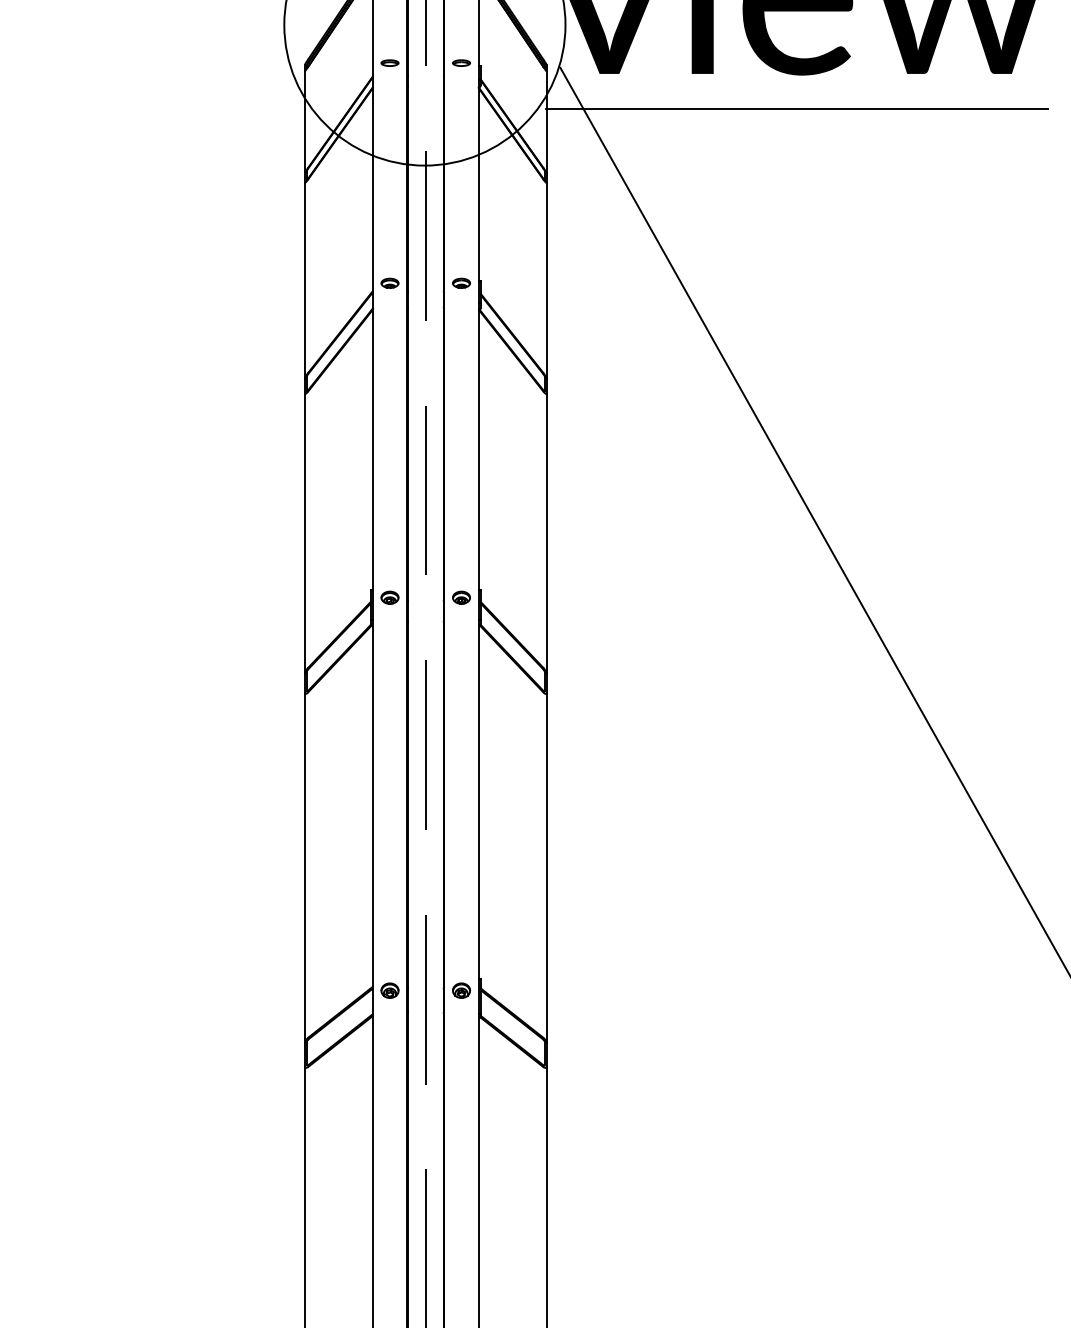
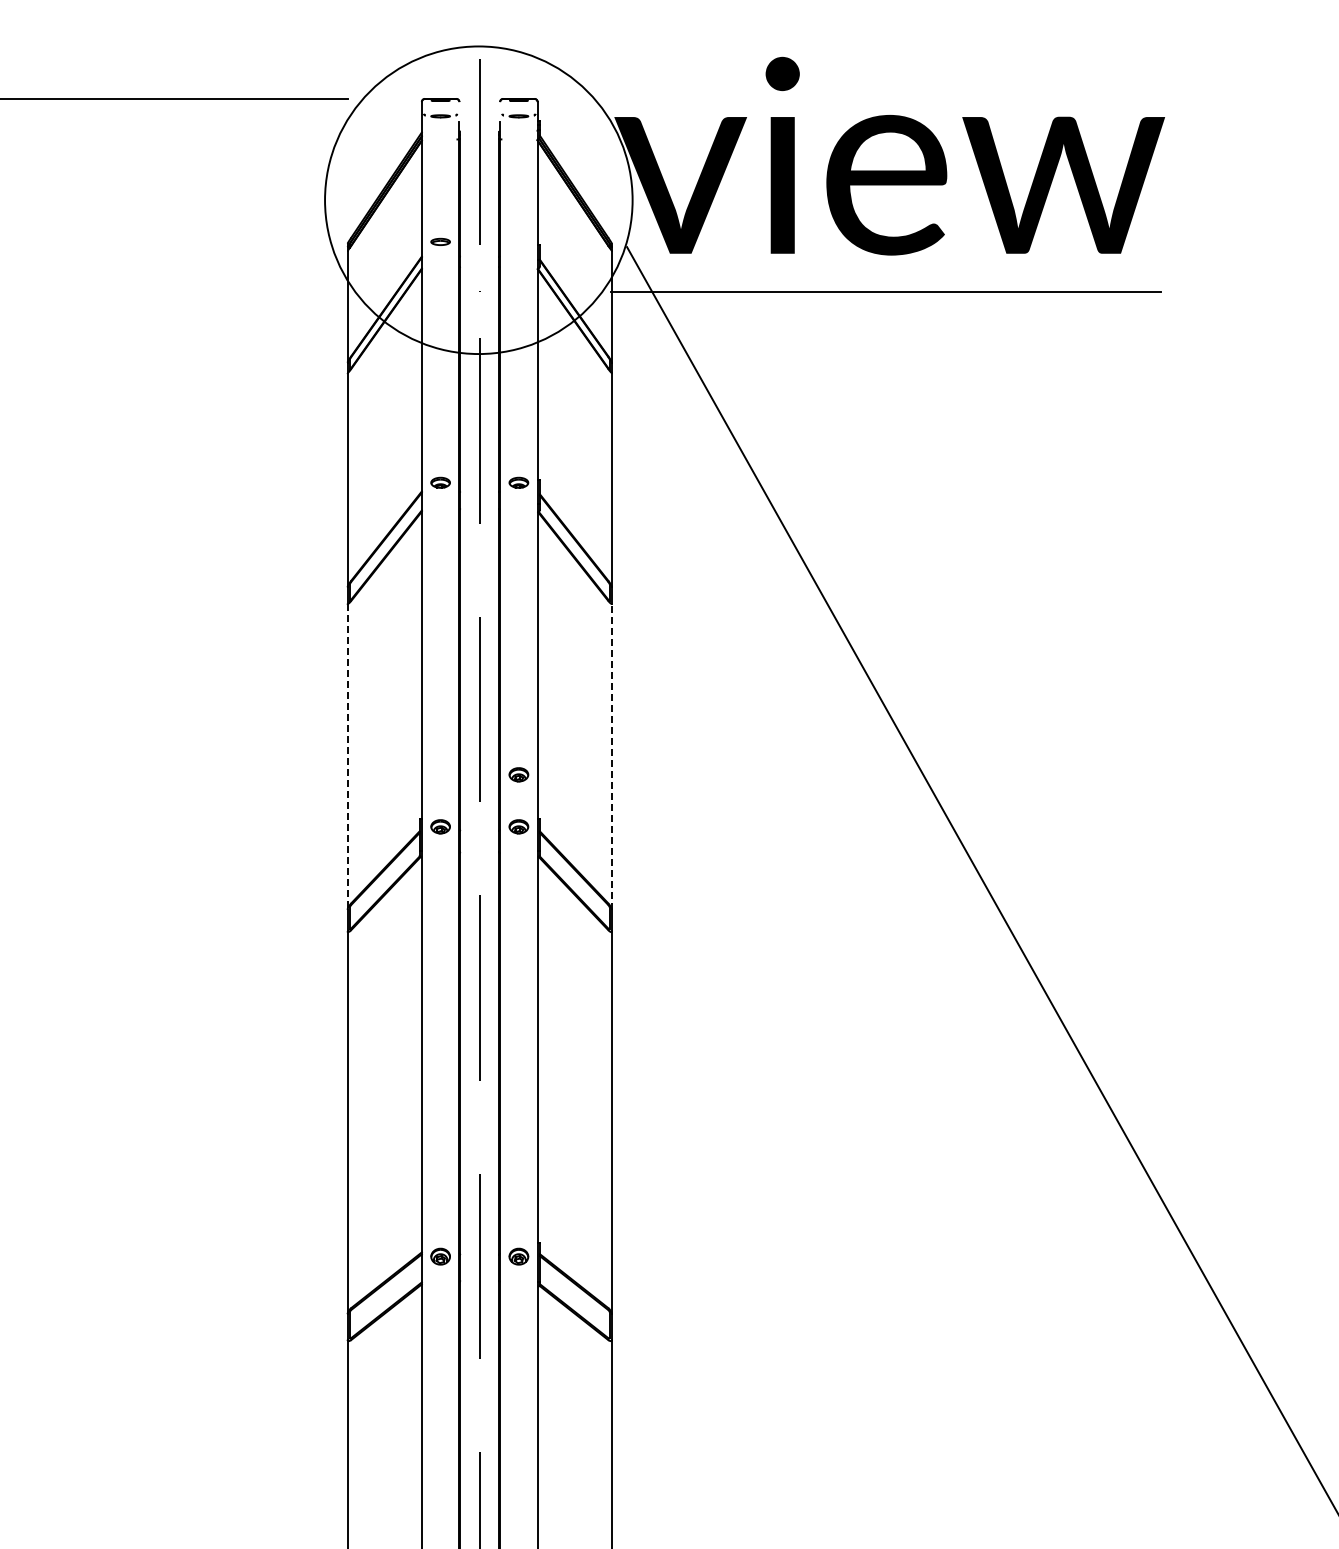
part: (461, 62) -> (518, 241), removed
line: (546, 533) -> (611, 756), solid -> dashed
line: (304, 534) -> (347, 757), solid -> dashed
part: (461, 549) -> (518, 774), added

